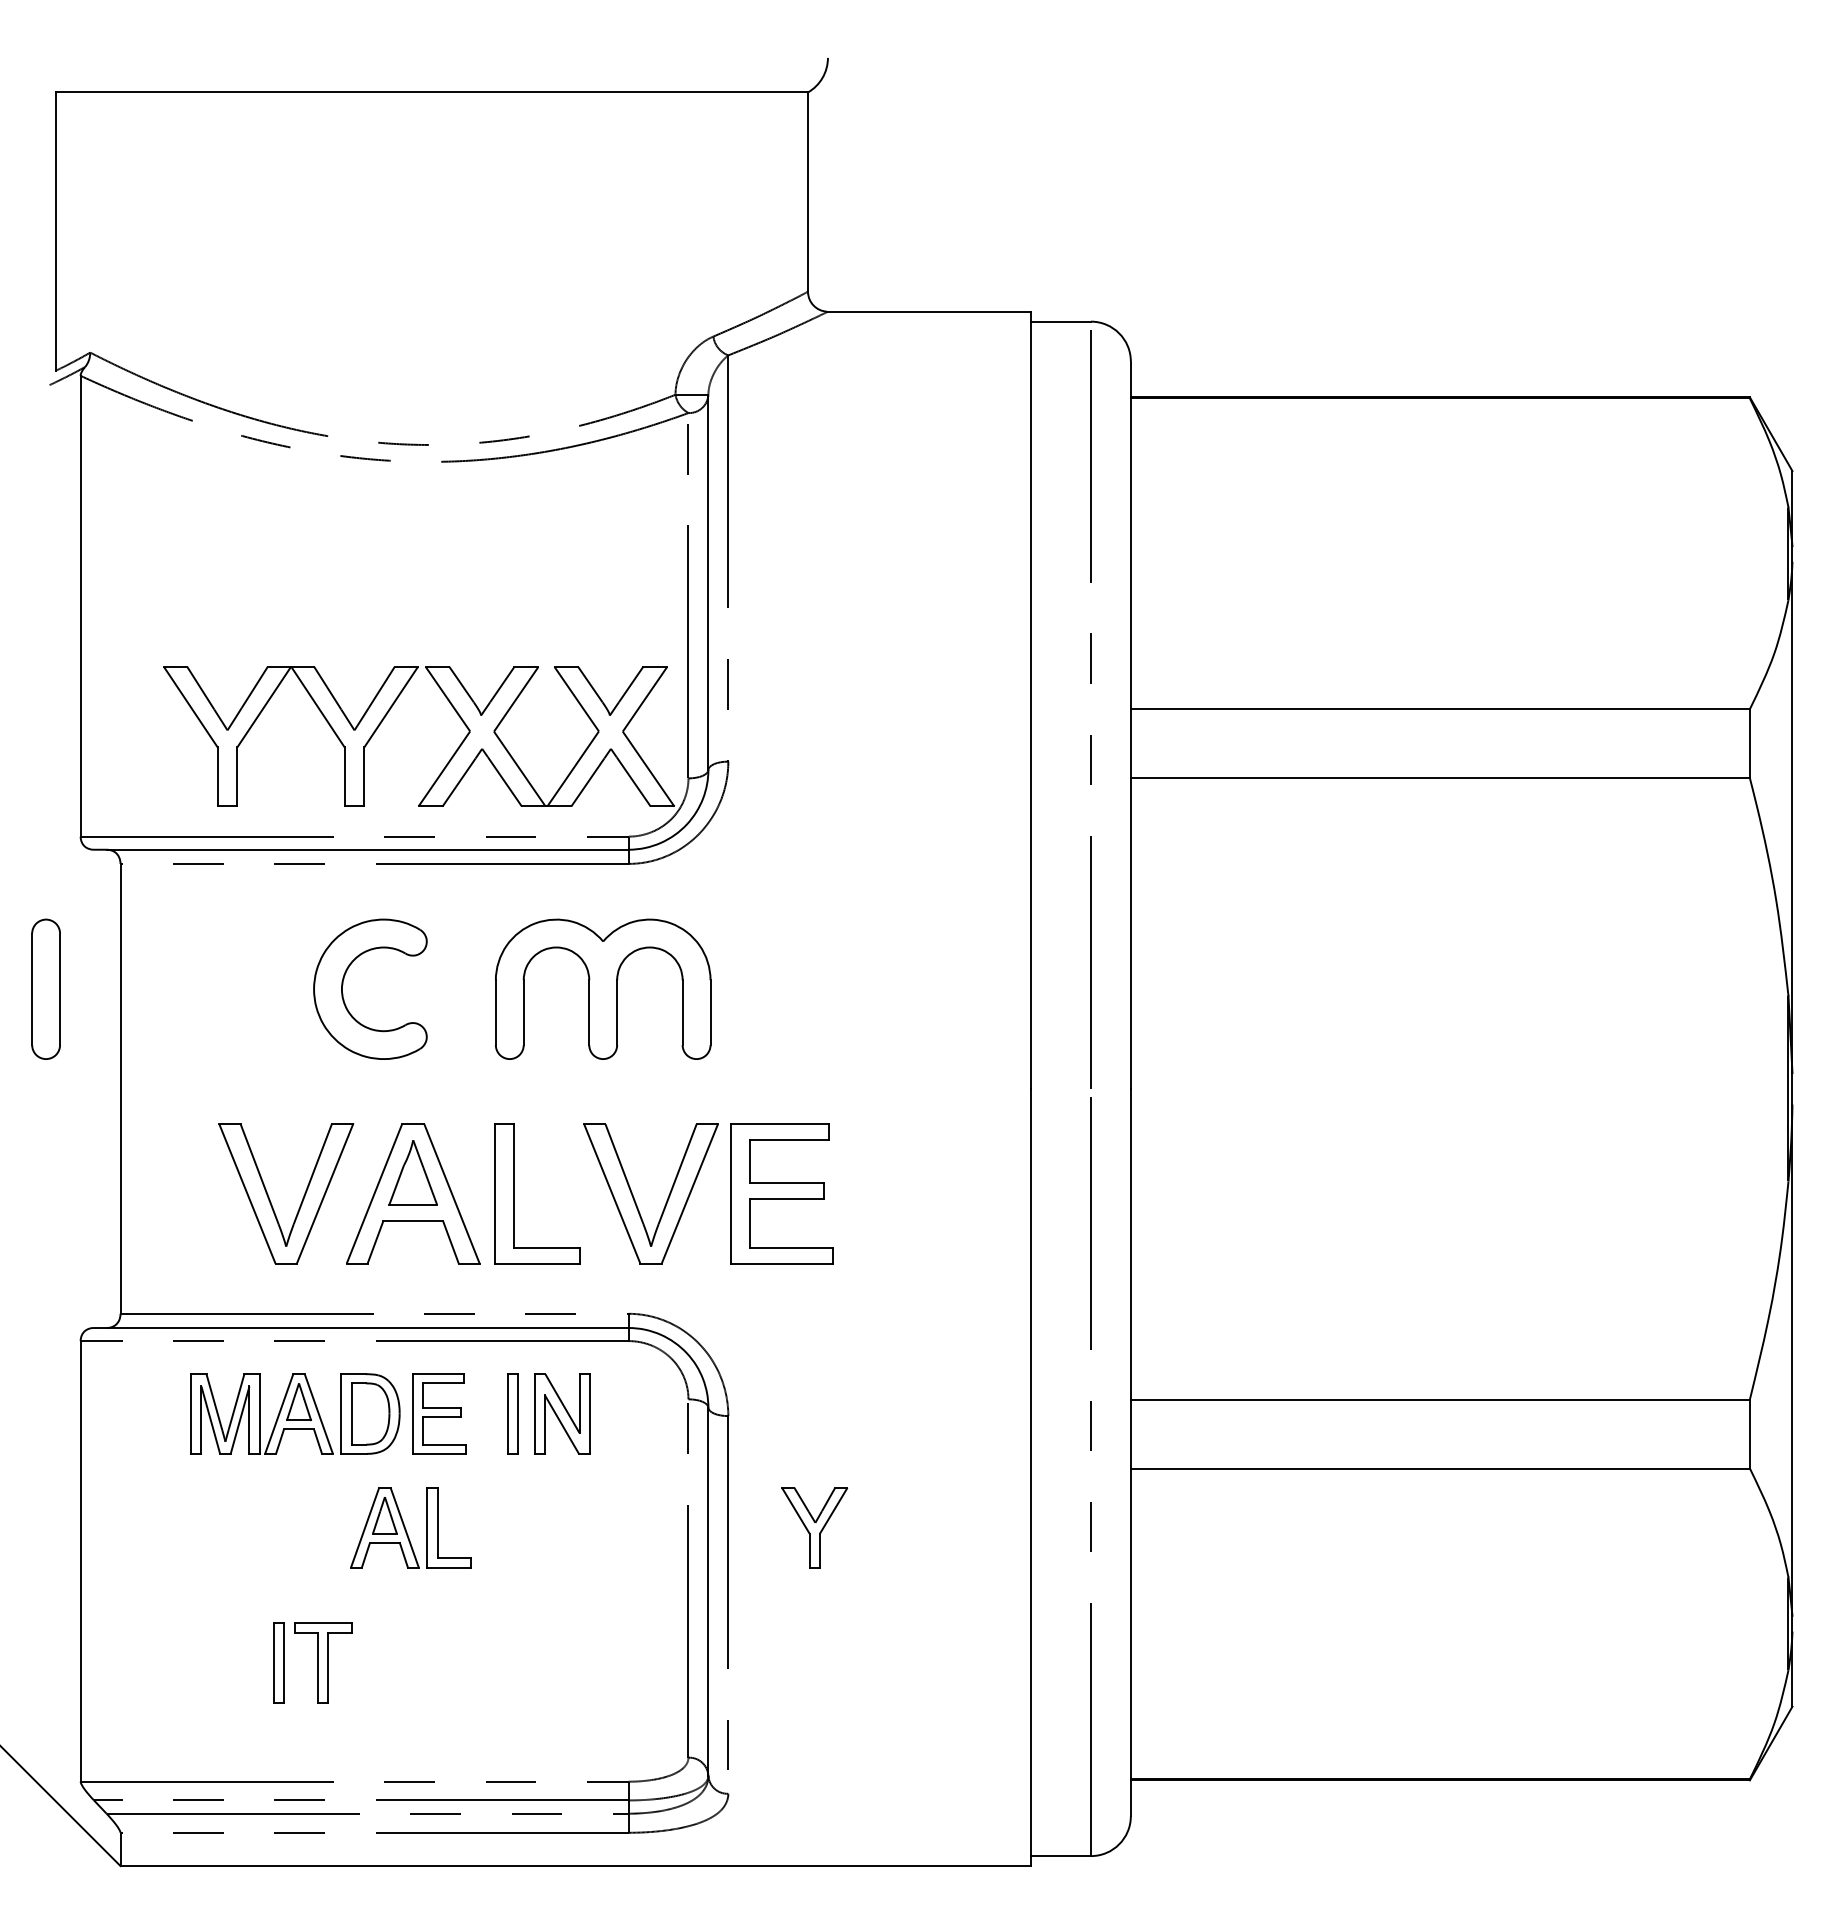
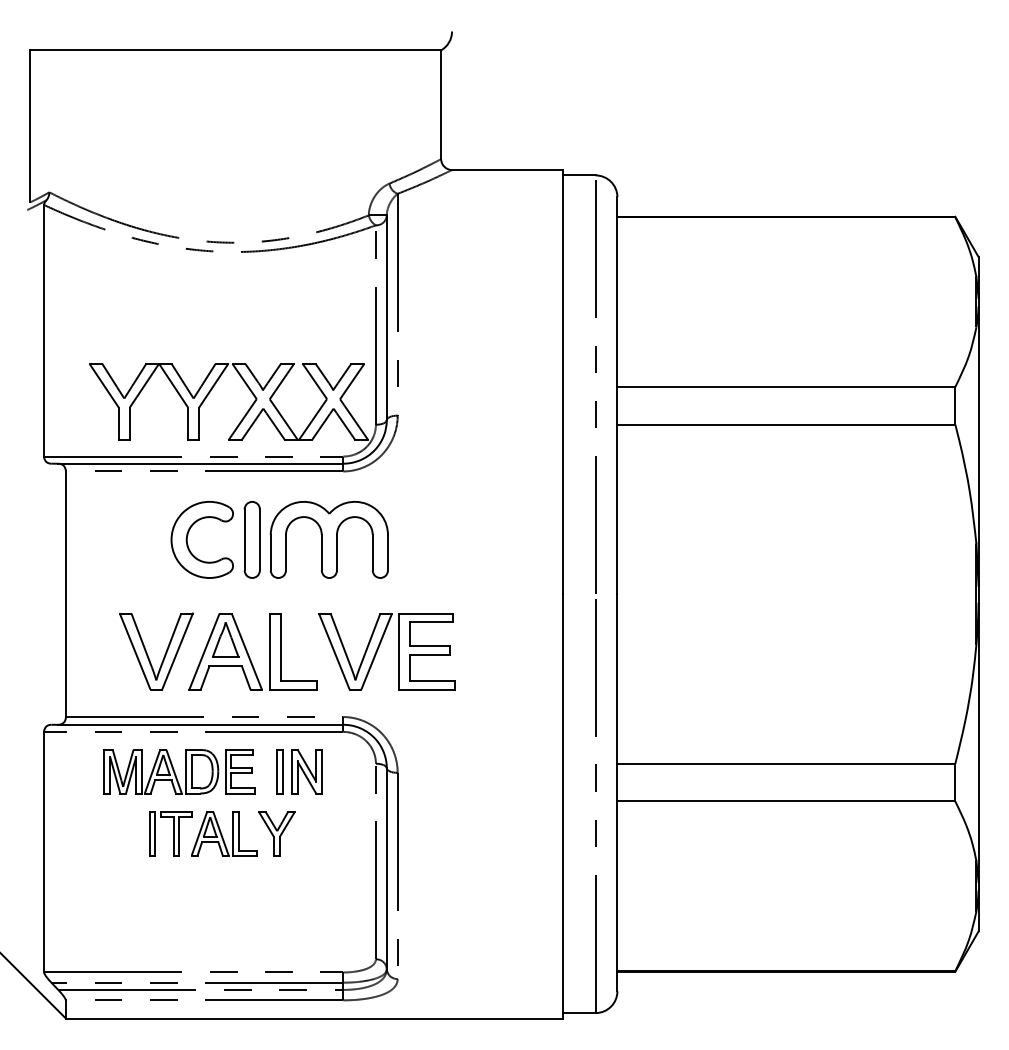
part: (44, 988) -> (251, 539), moved
part: (814, 1527) -> (276, 833), moved
part: (312, 1662) -> (170, 833), moved

